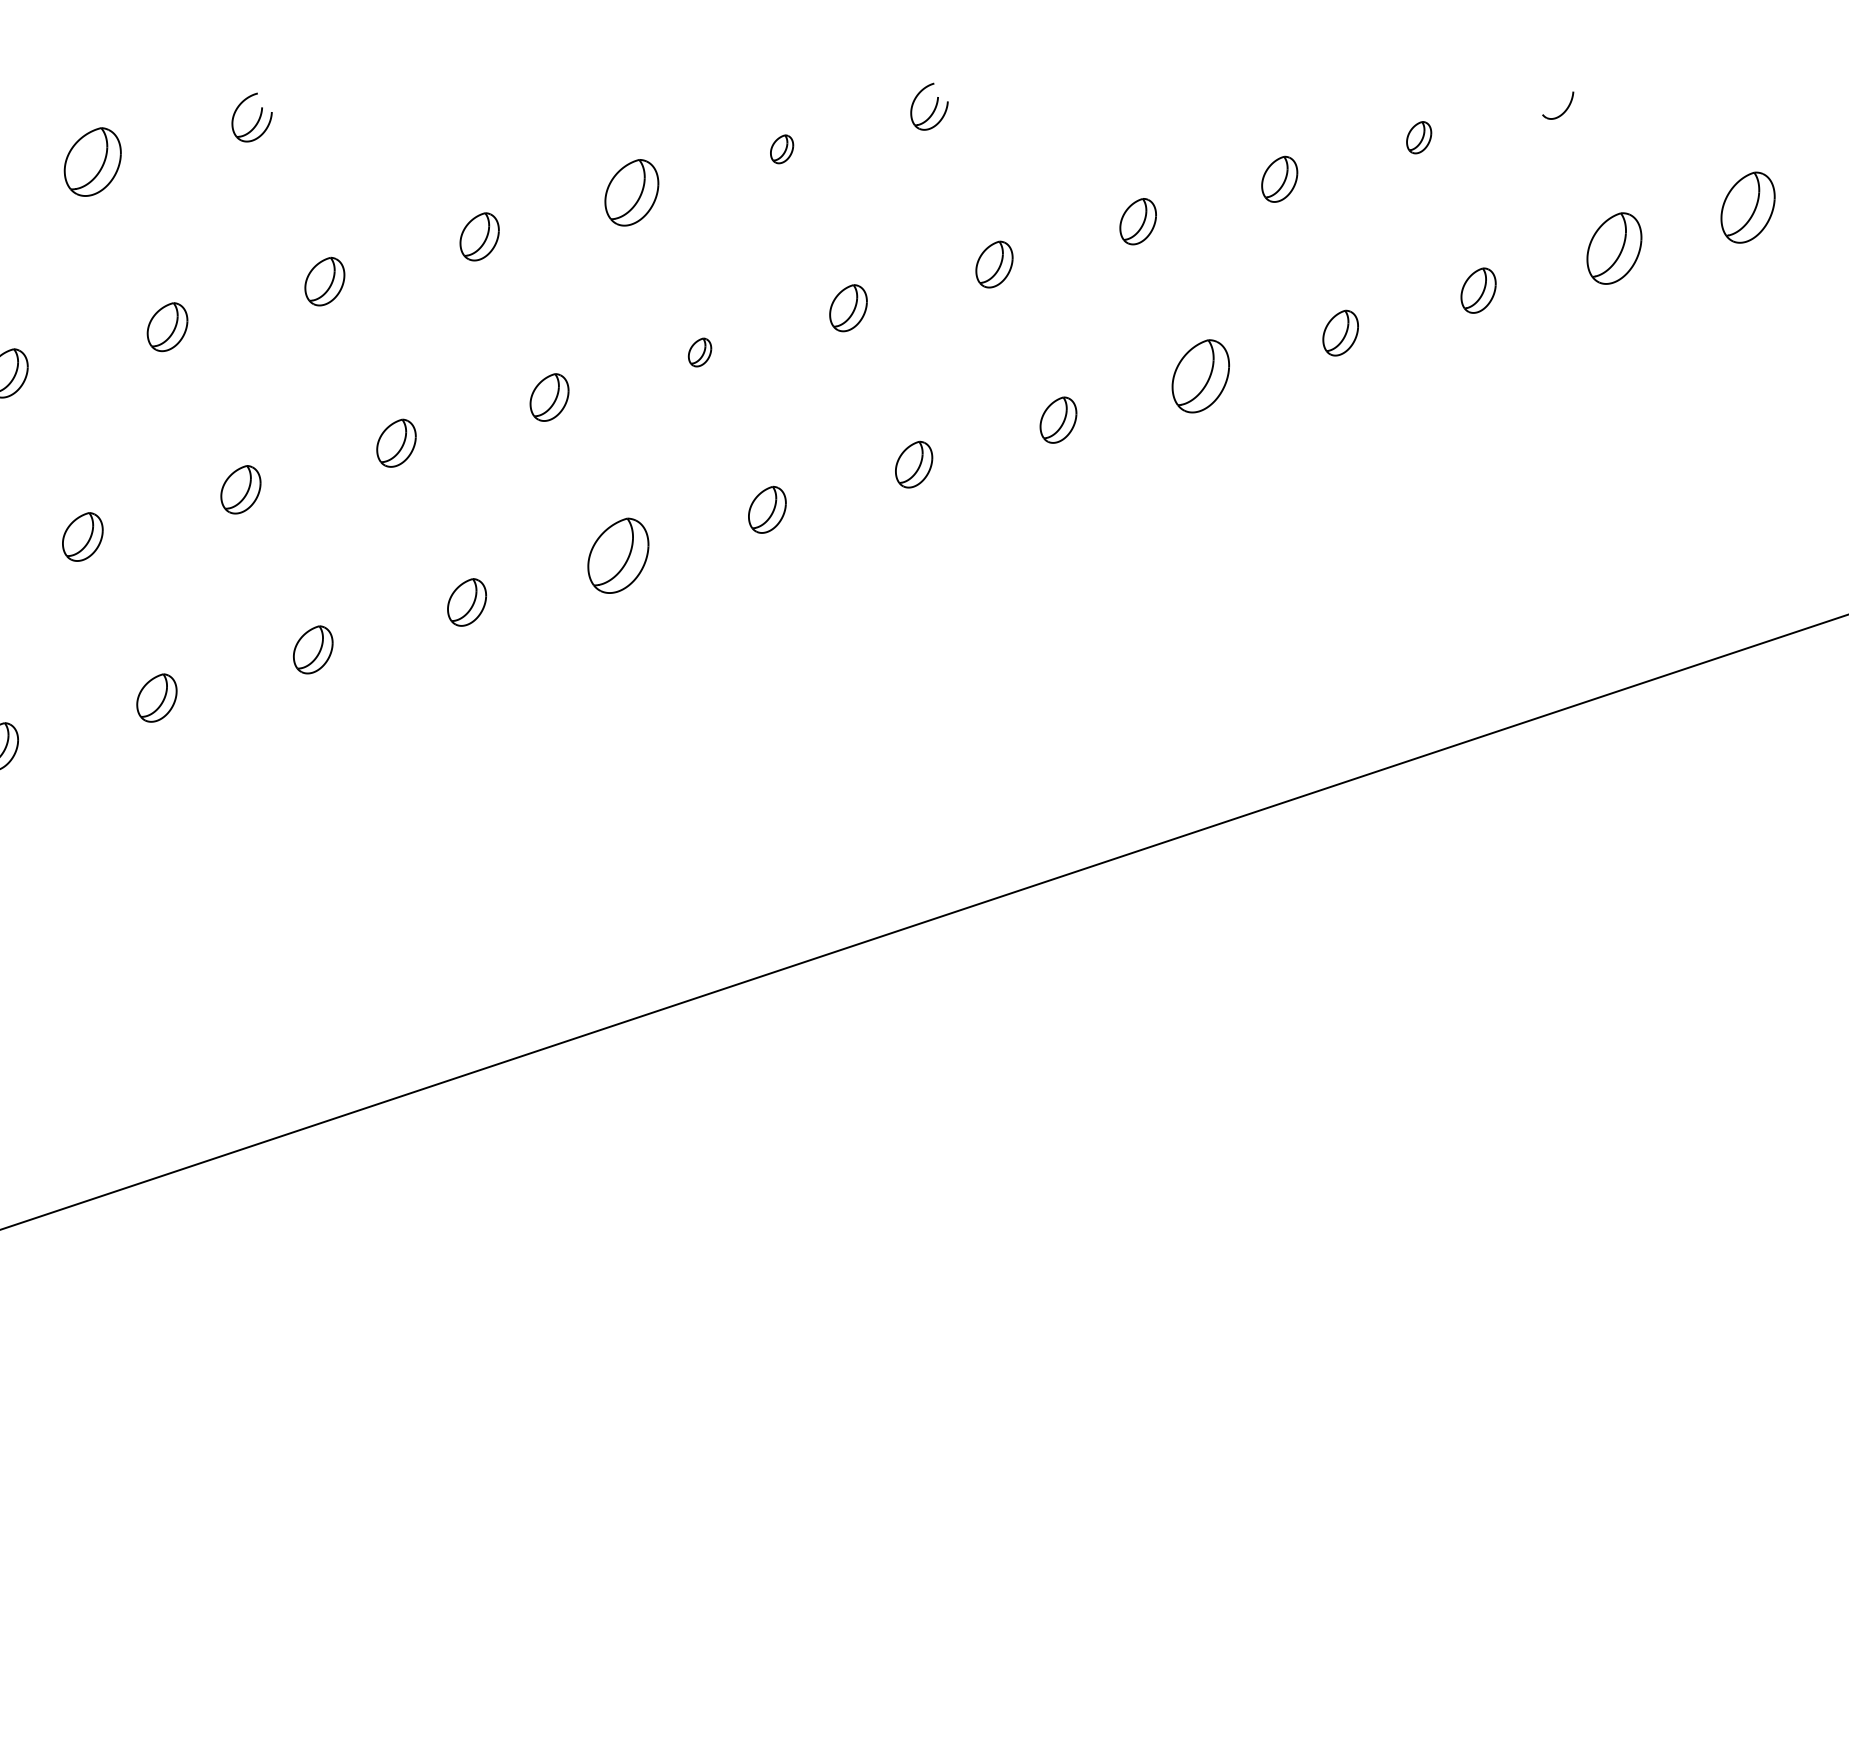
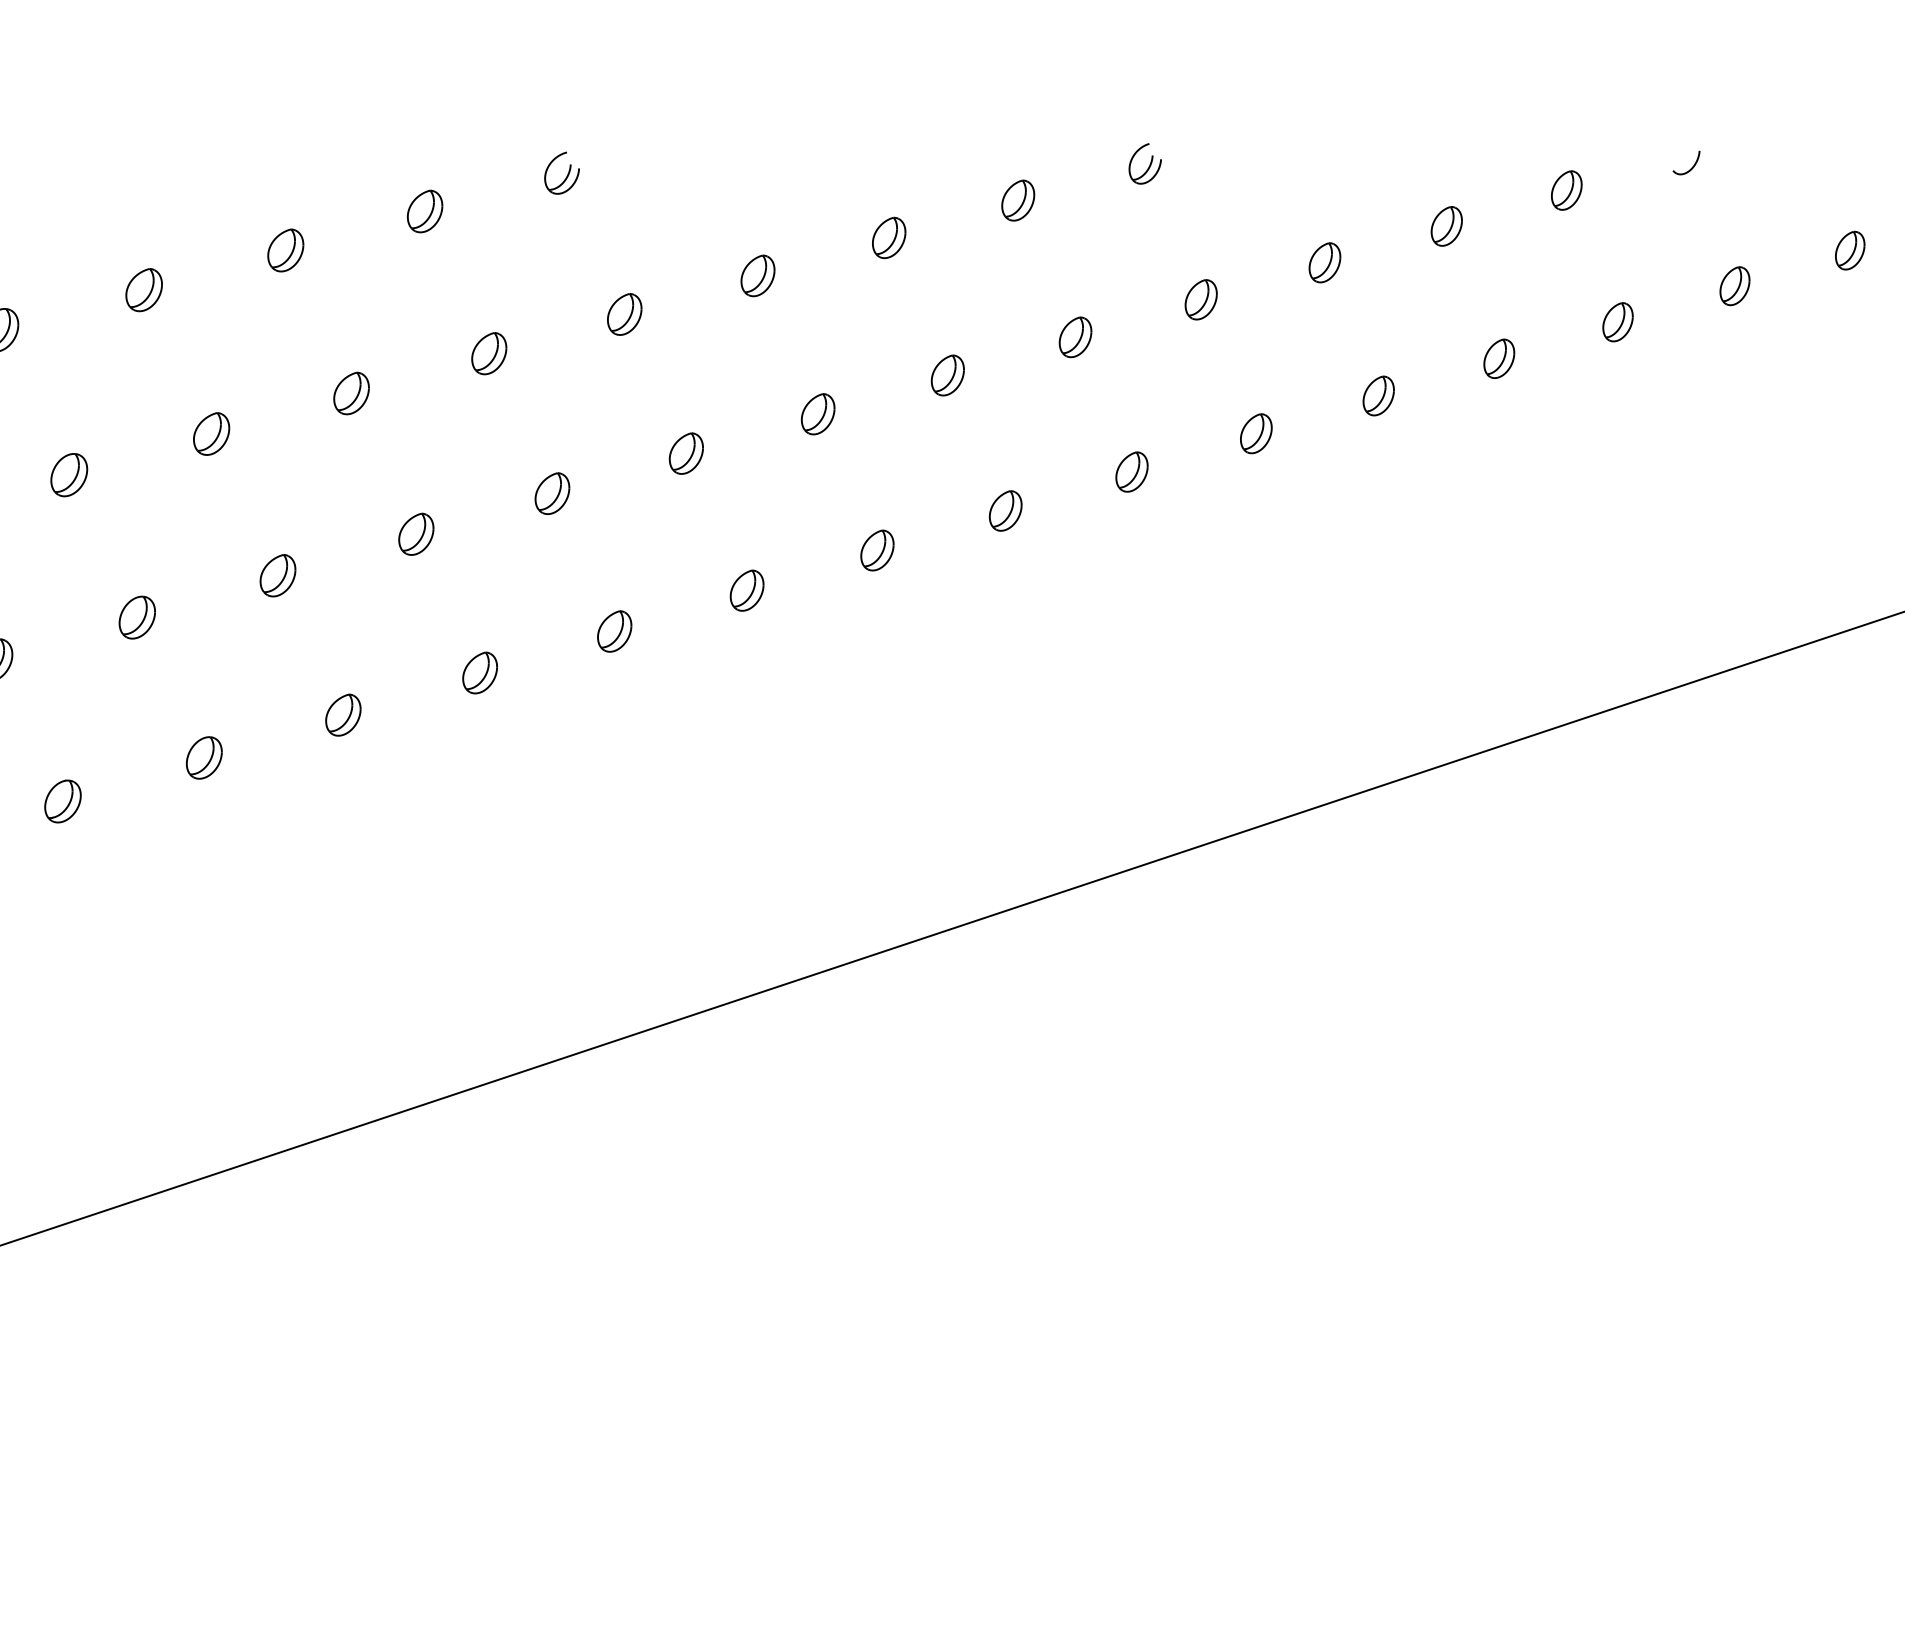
part: (1418, 137) -> (1566, 190), size x1.43
part: (782, 149) -> (1018, 200), size x1.67
part: (93, 162) -> (425, 211), size x0.71
part: (632, 192) -> (889, 237), size x0.71
part: (1748, 207) -> (1850, 250), size x0.62
part: (1613, 249) -> (1734, 286), size x0.62
part: (699, 352) -> (947, 375), size x1.67
part: (1200, 375) -> (1378, 395), size x0.62
part: (618, 555) -> (877, 550), size x0.62

